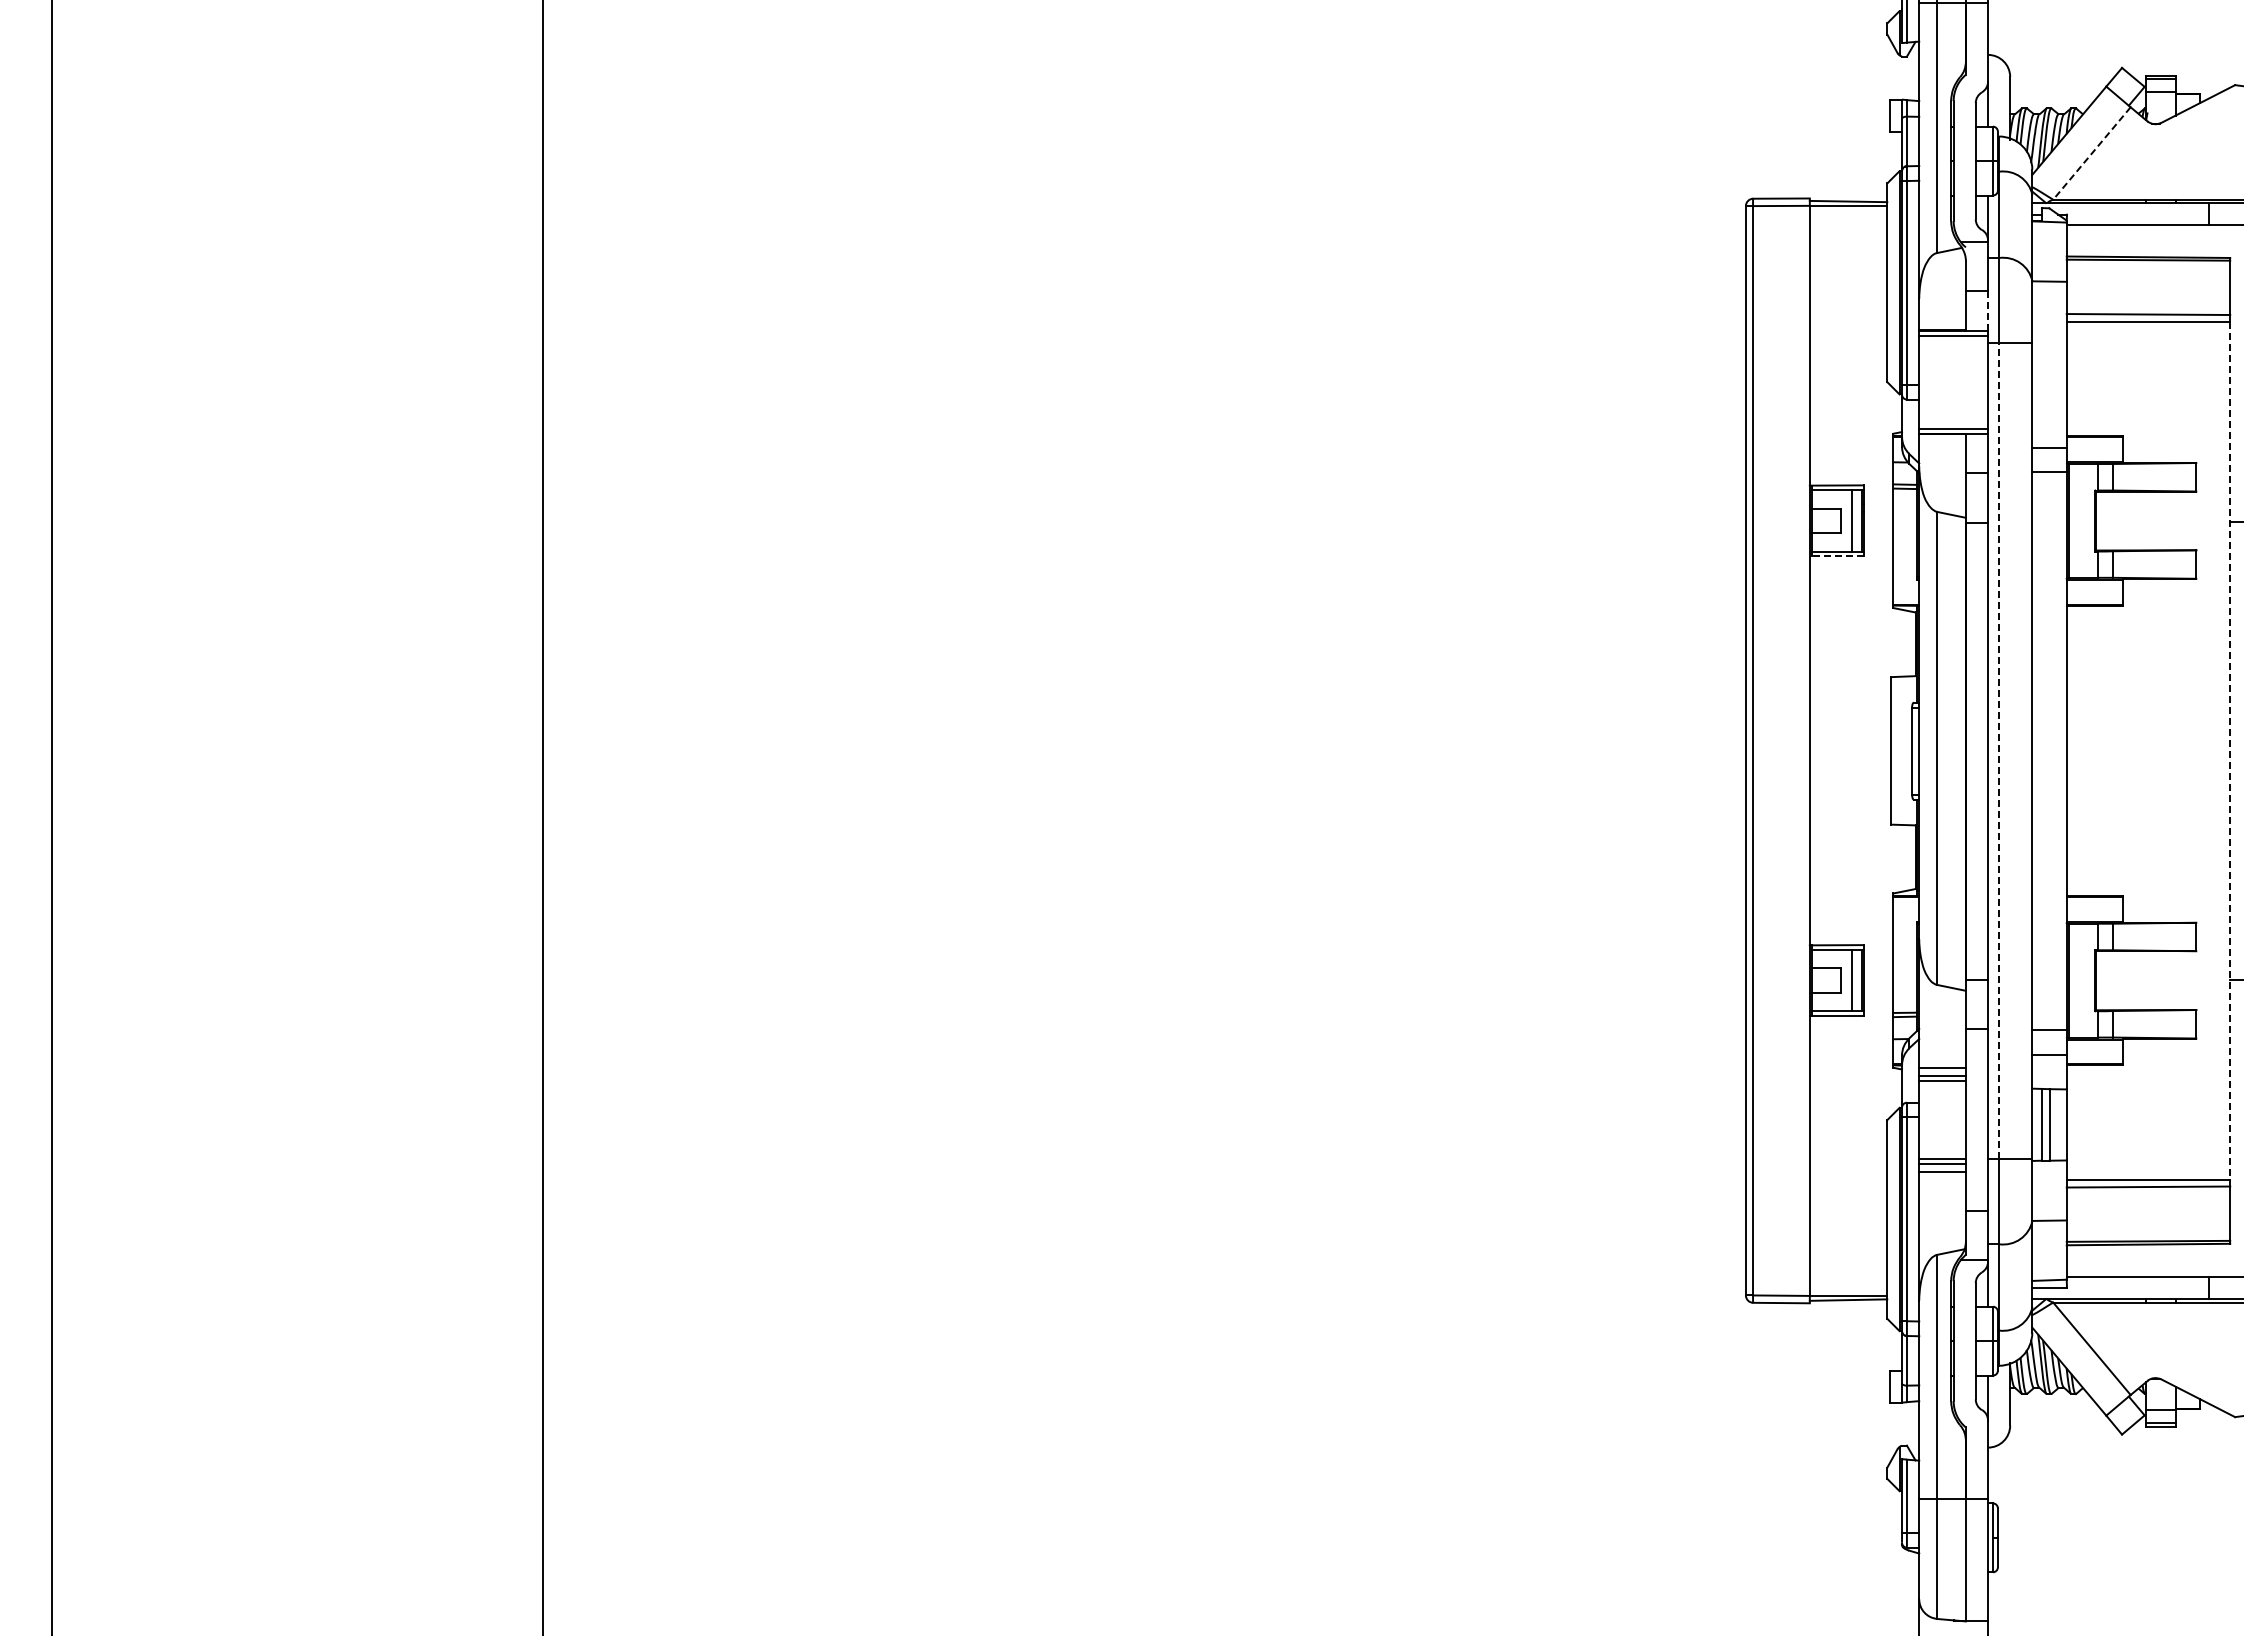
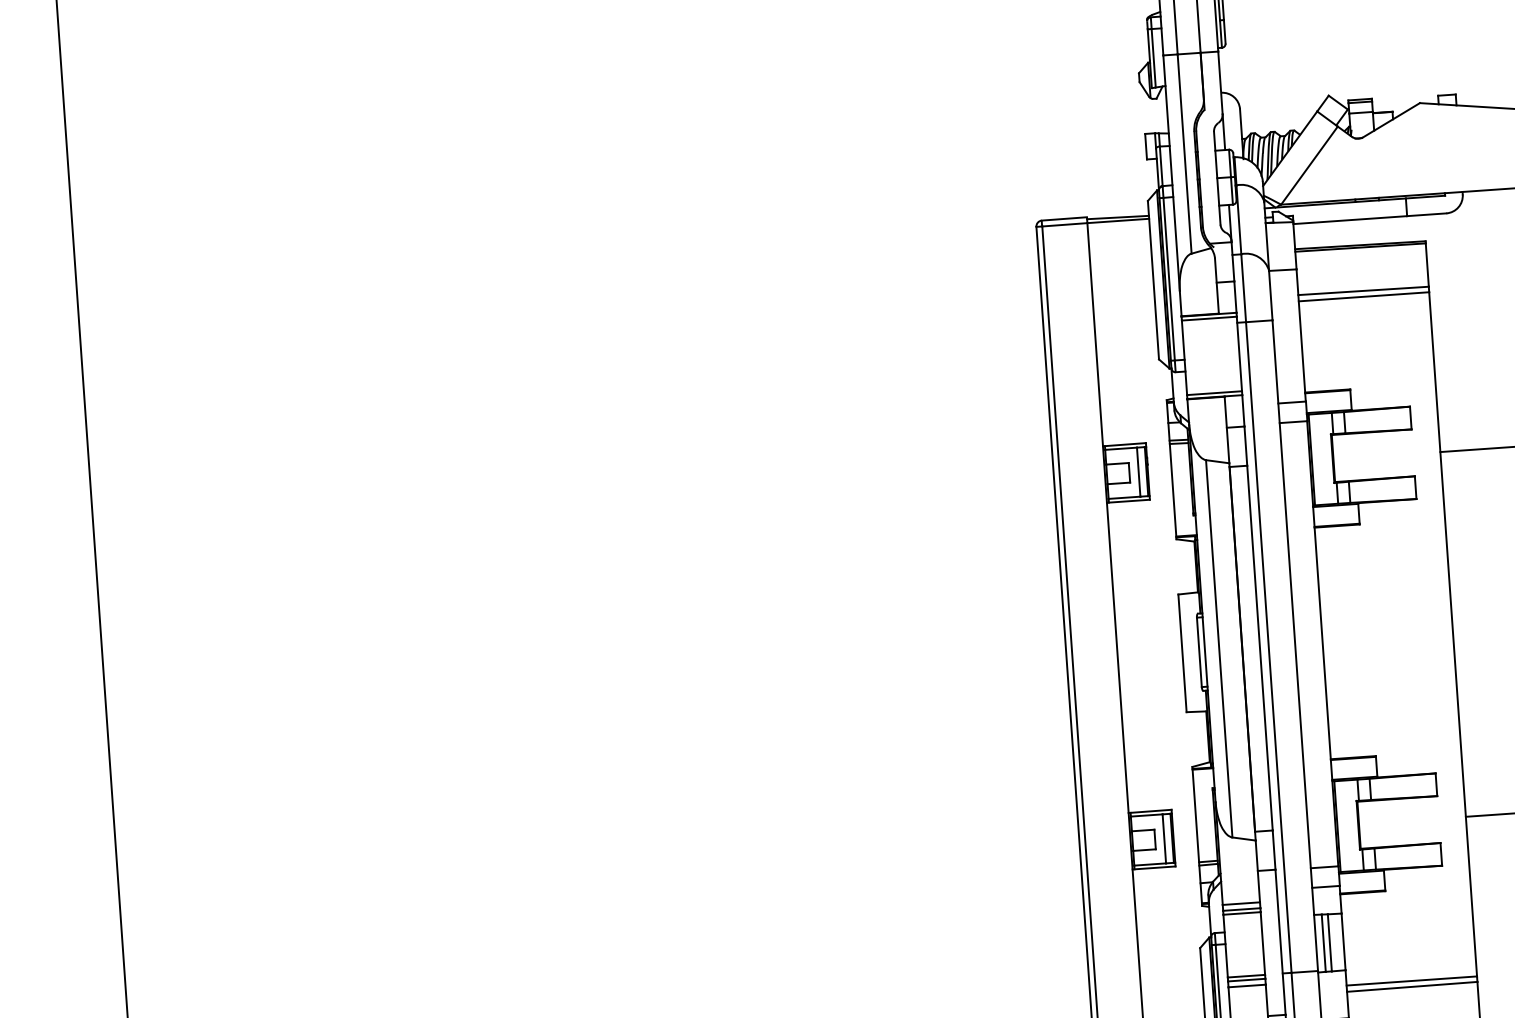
line: (2091, 153) -> (1309, 165), dashed -> solid
line: (1988, 311) -> (1235, 297), dashed -> solid
line: (1836, 556) -> (1128, 501), dashed -> solid
line: (2230, 750) -> (1453, 634), dashed -> solid
line: (1999, 751) -> (1269, 647), dashed -> solid

